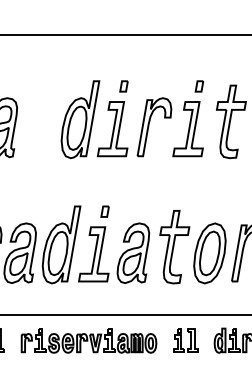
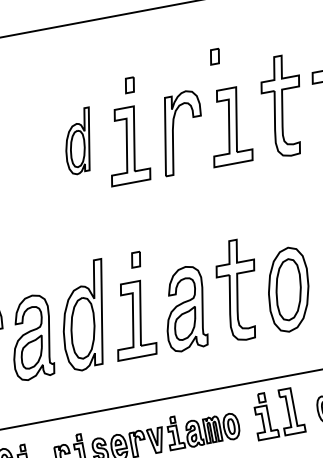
part: (199, 86) -> (214, 56), moved
part: (80, 119) -> (79, 141), size x0.6
part: (185, 340) -> (277, 413), size x1.4

